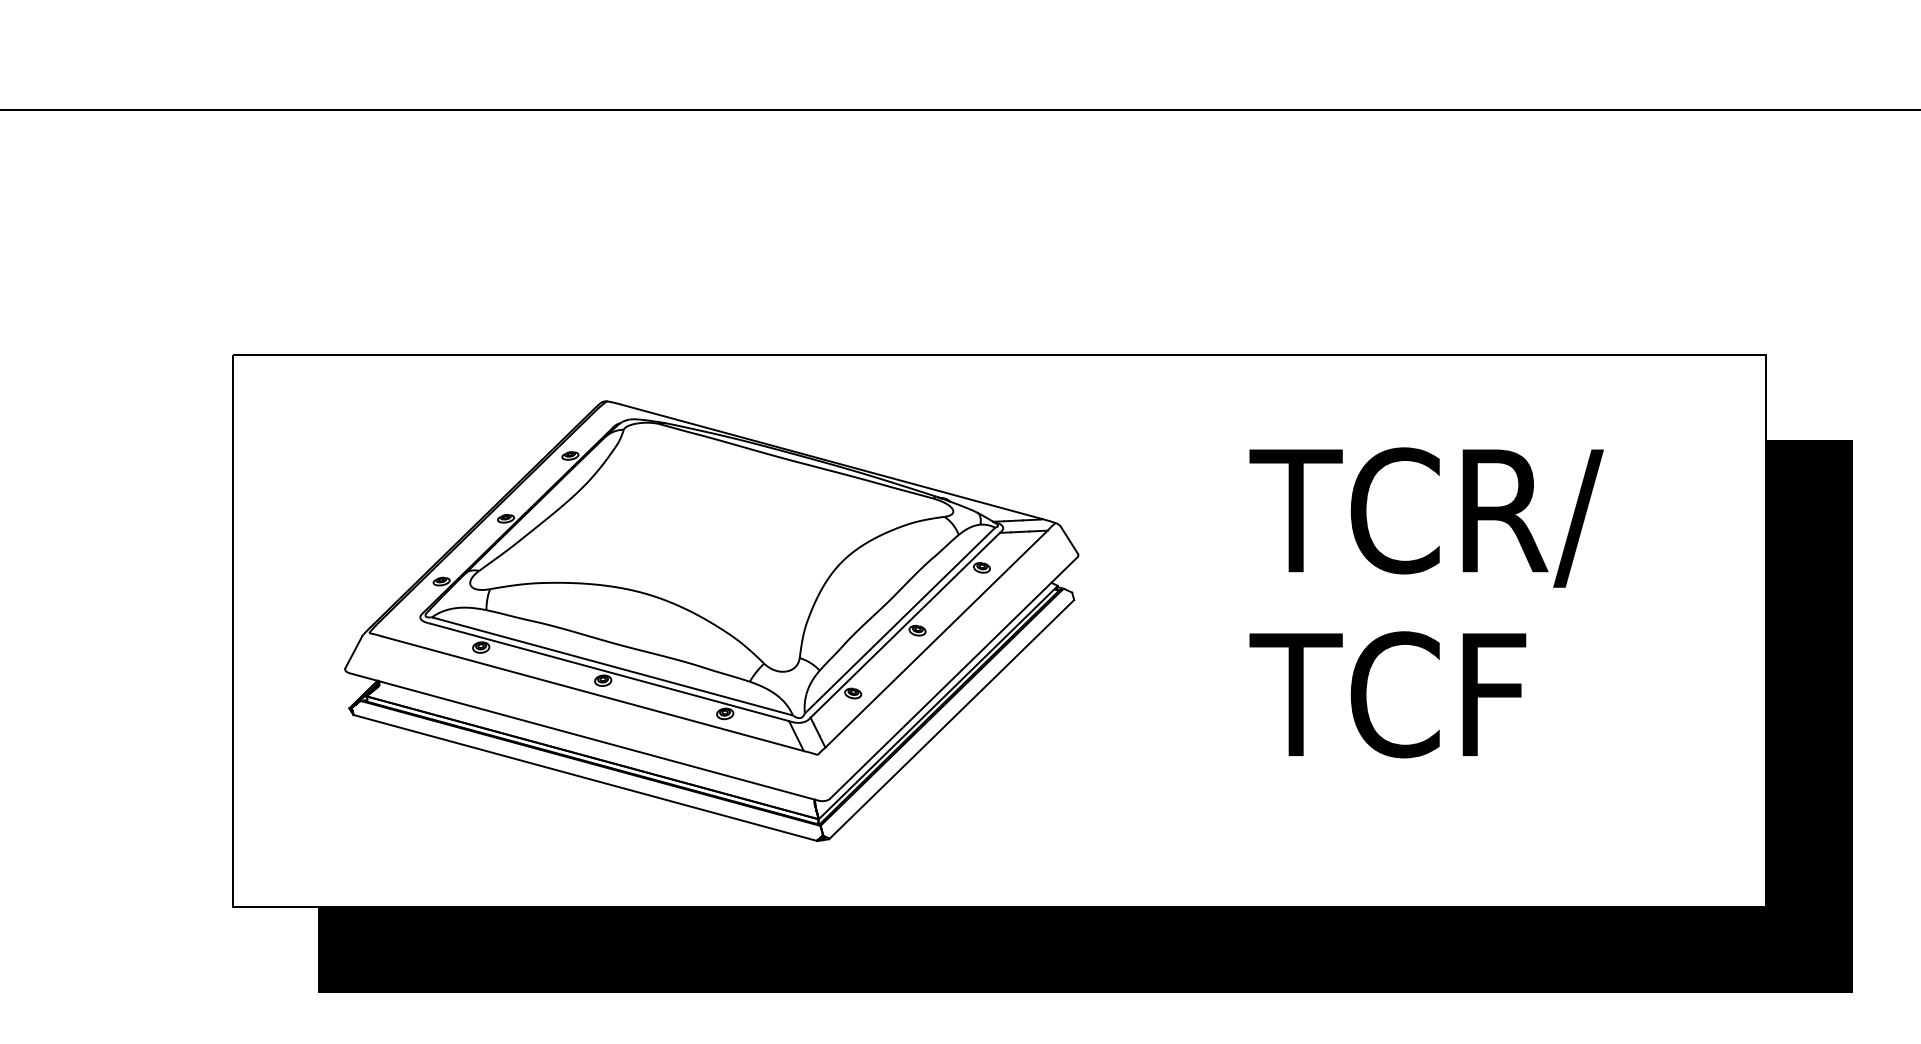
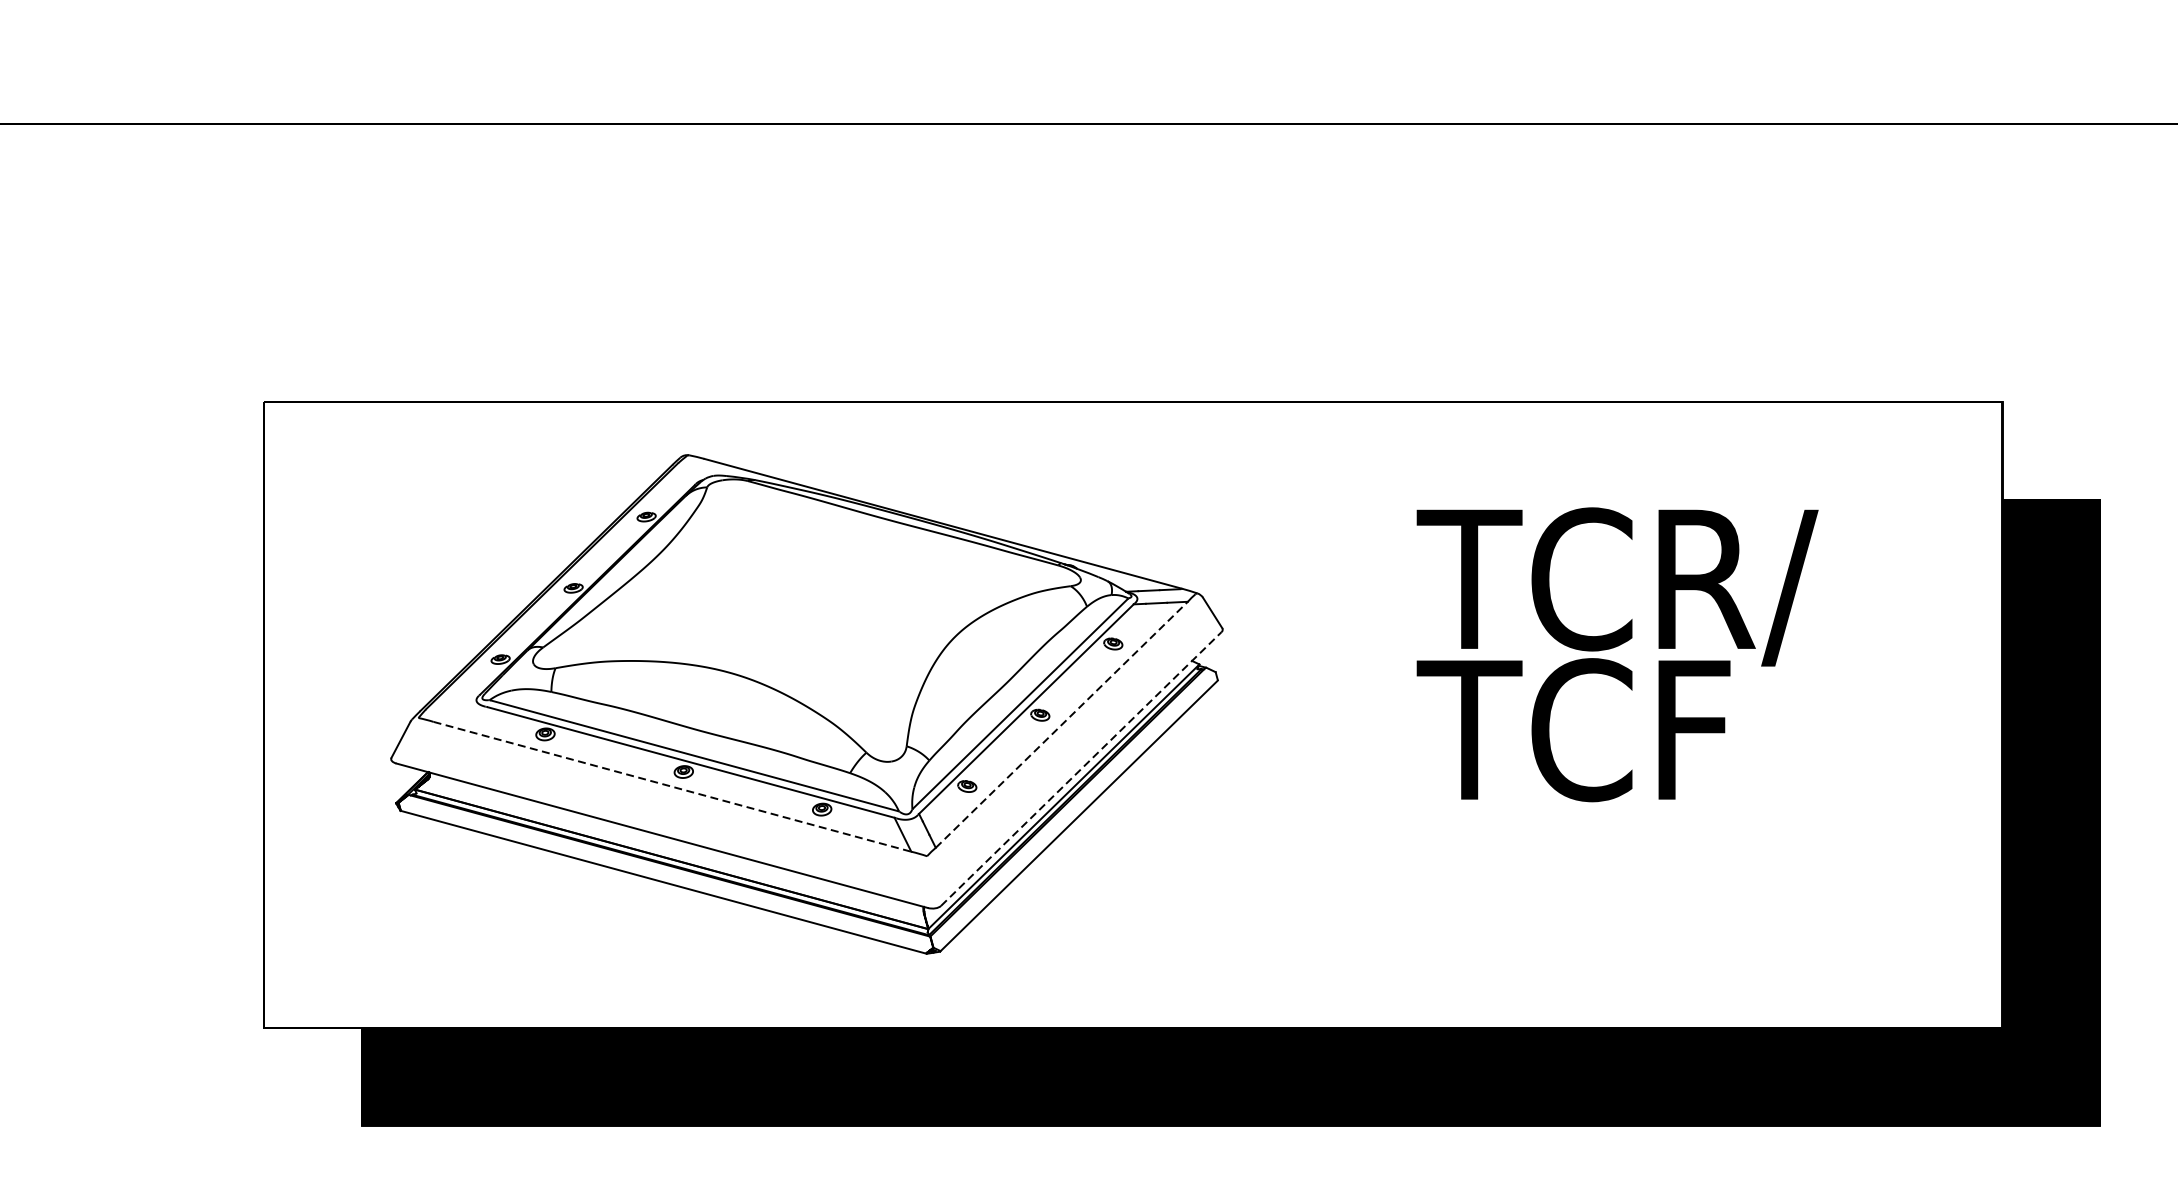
line: (936, 638) -> (1061, 724), solid -> dashed
line: (953, 678) -> (1081, 769), solid -> dashed
line: (593, 693) -> (672, 786), solid -> dashed
text: (1387, 694) -> (1573, 729), moved

